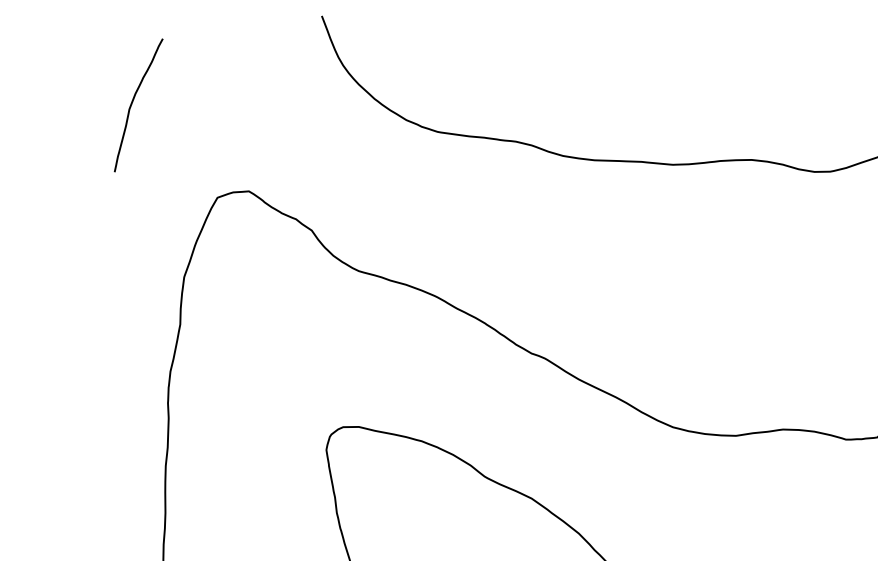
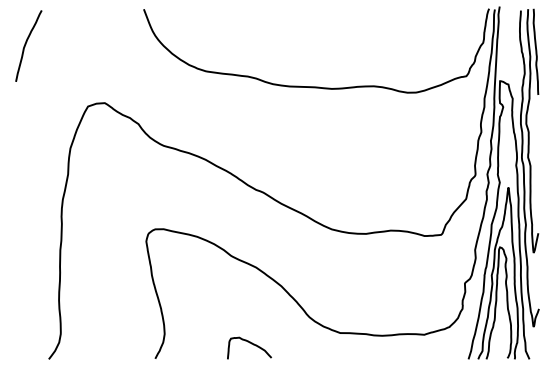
curve: (134, 102) -> (26, 44), moved

